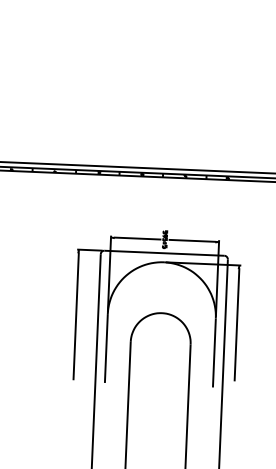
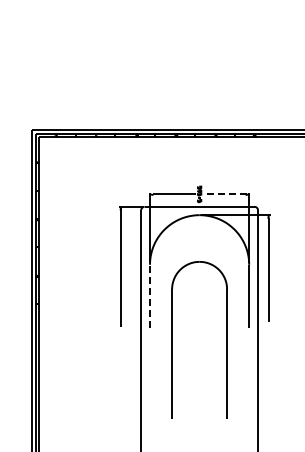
line: (192, 240) -> (224, 194), solid -> dashed
line: (106, 348) -> (150, 296), solid -> dashed

